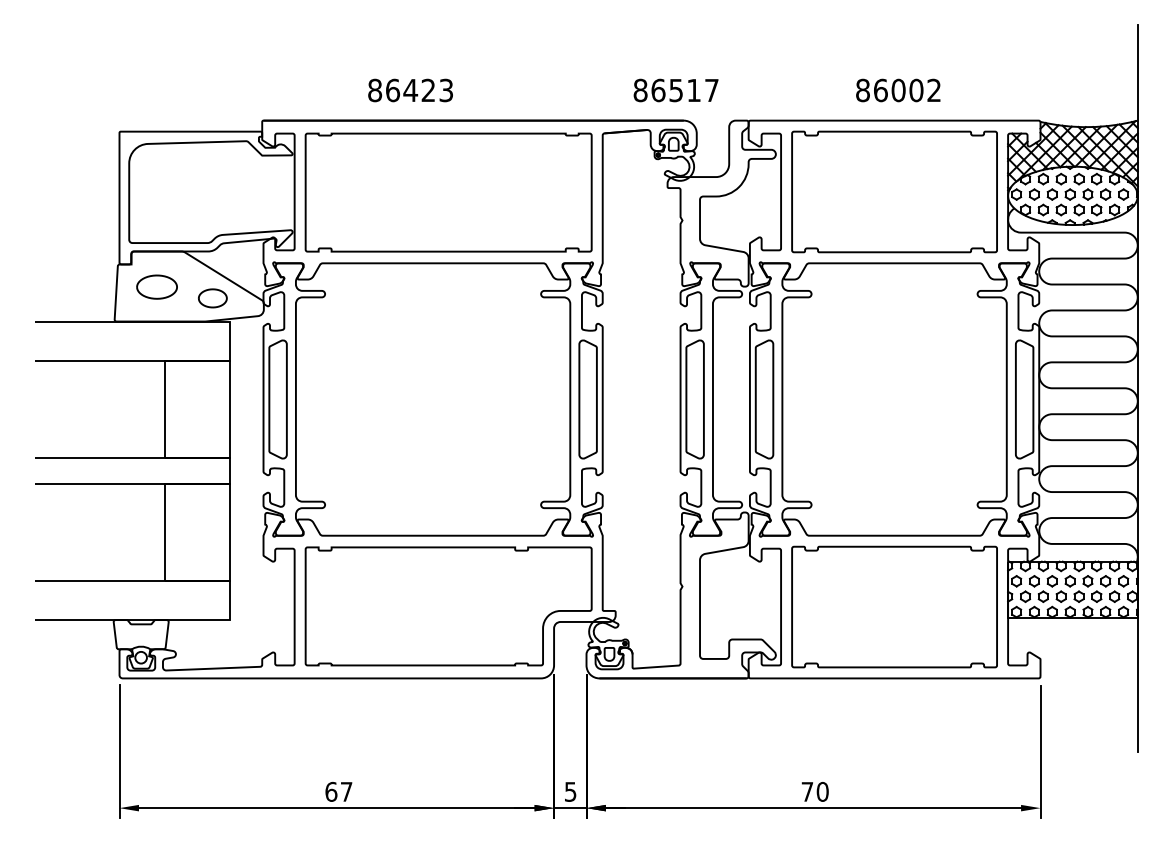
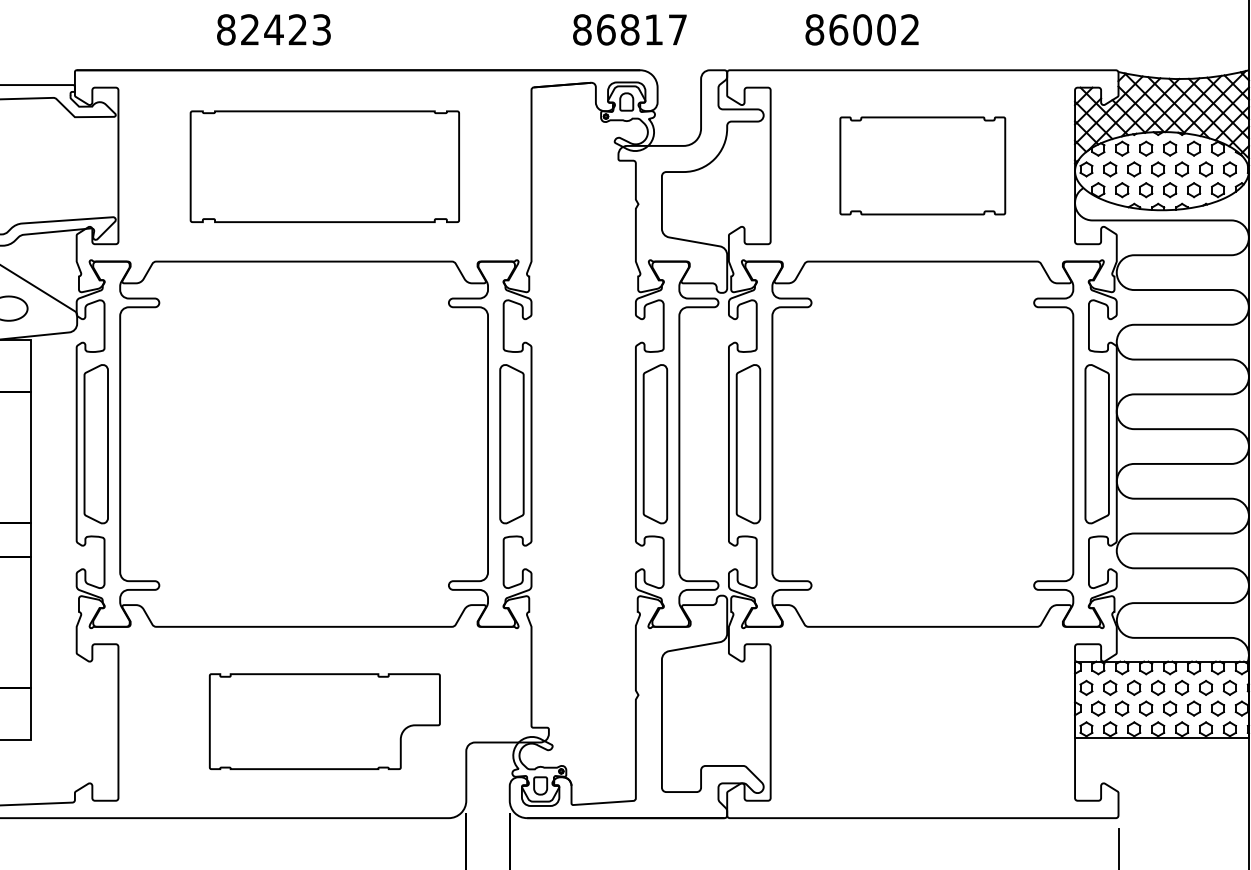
text: (393, 90) -> (250, 29), 86423 -> 82423
text: (676, 90) -> (630, 29), 86517 -> 86817
text: (898, 90) -> (862, 29), moved
part: (894, 191) -> (922, 165), size x0.6
part: (448, 192) -> (324, 166), size x0.7
part: (448, 606) -> (324, 721), size x0.6
part: (894, 606) -> (922, 721), removed

